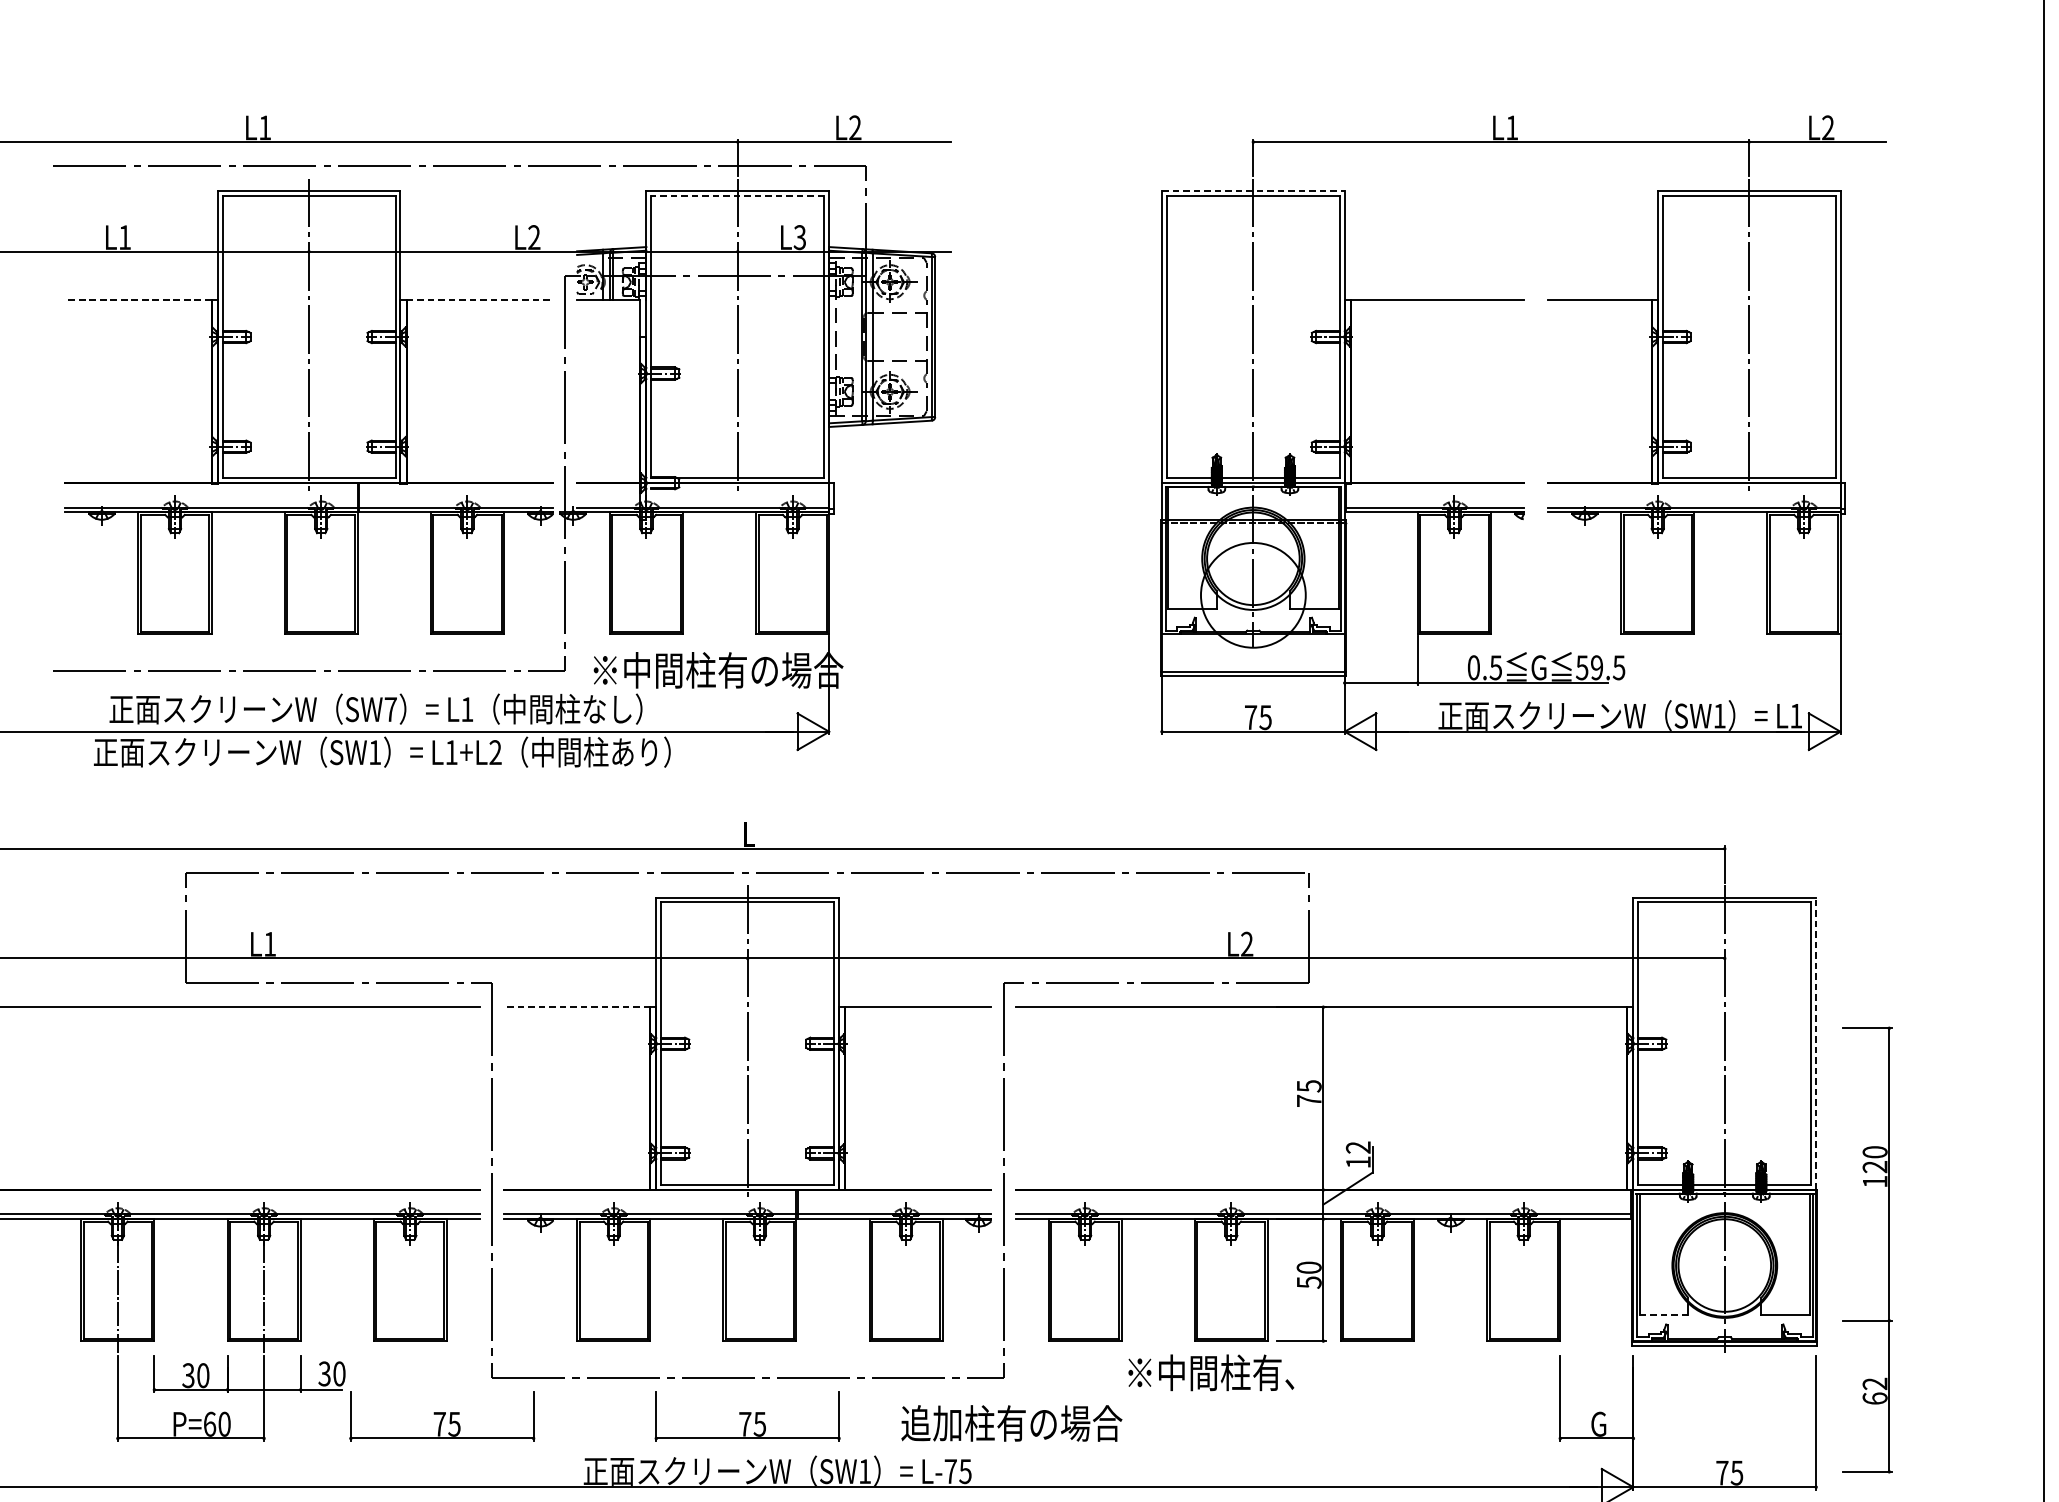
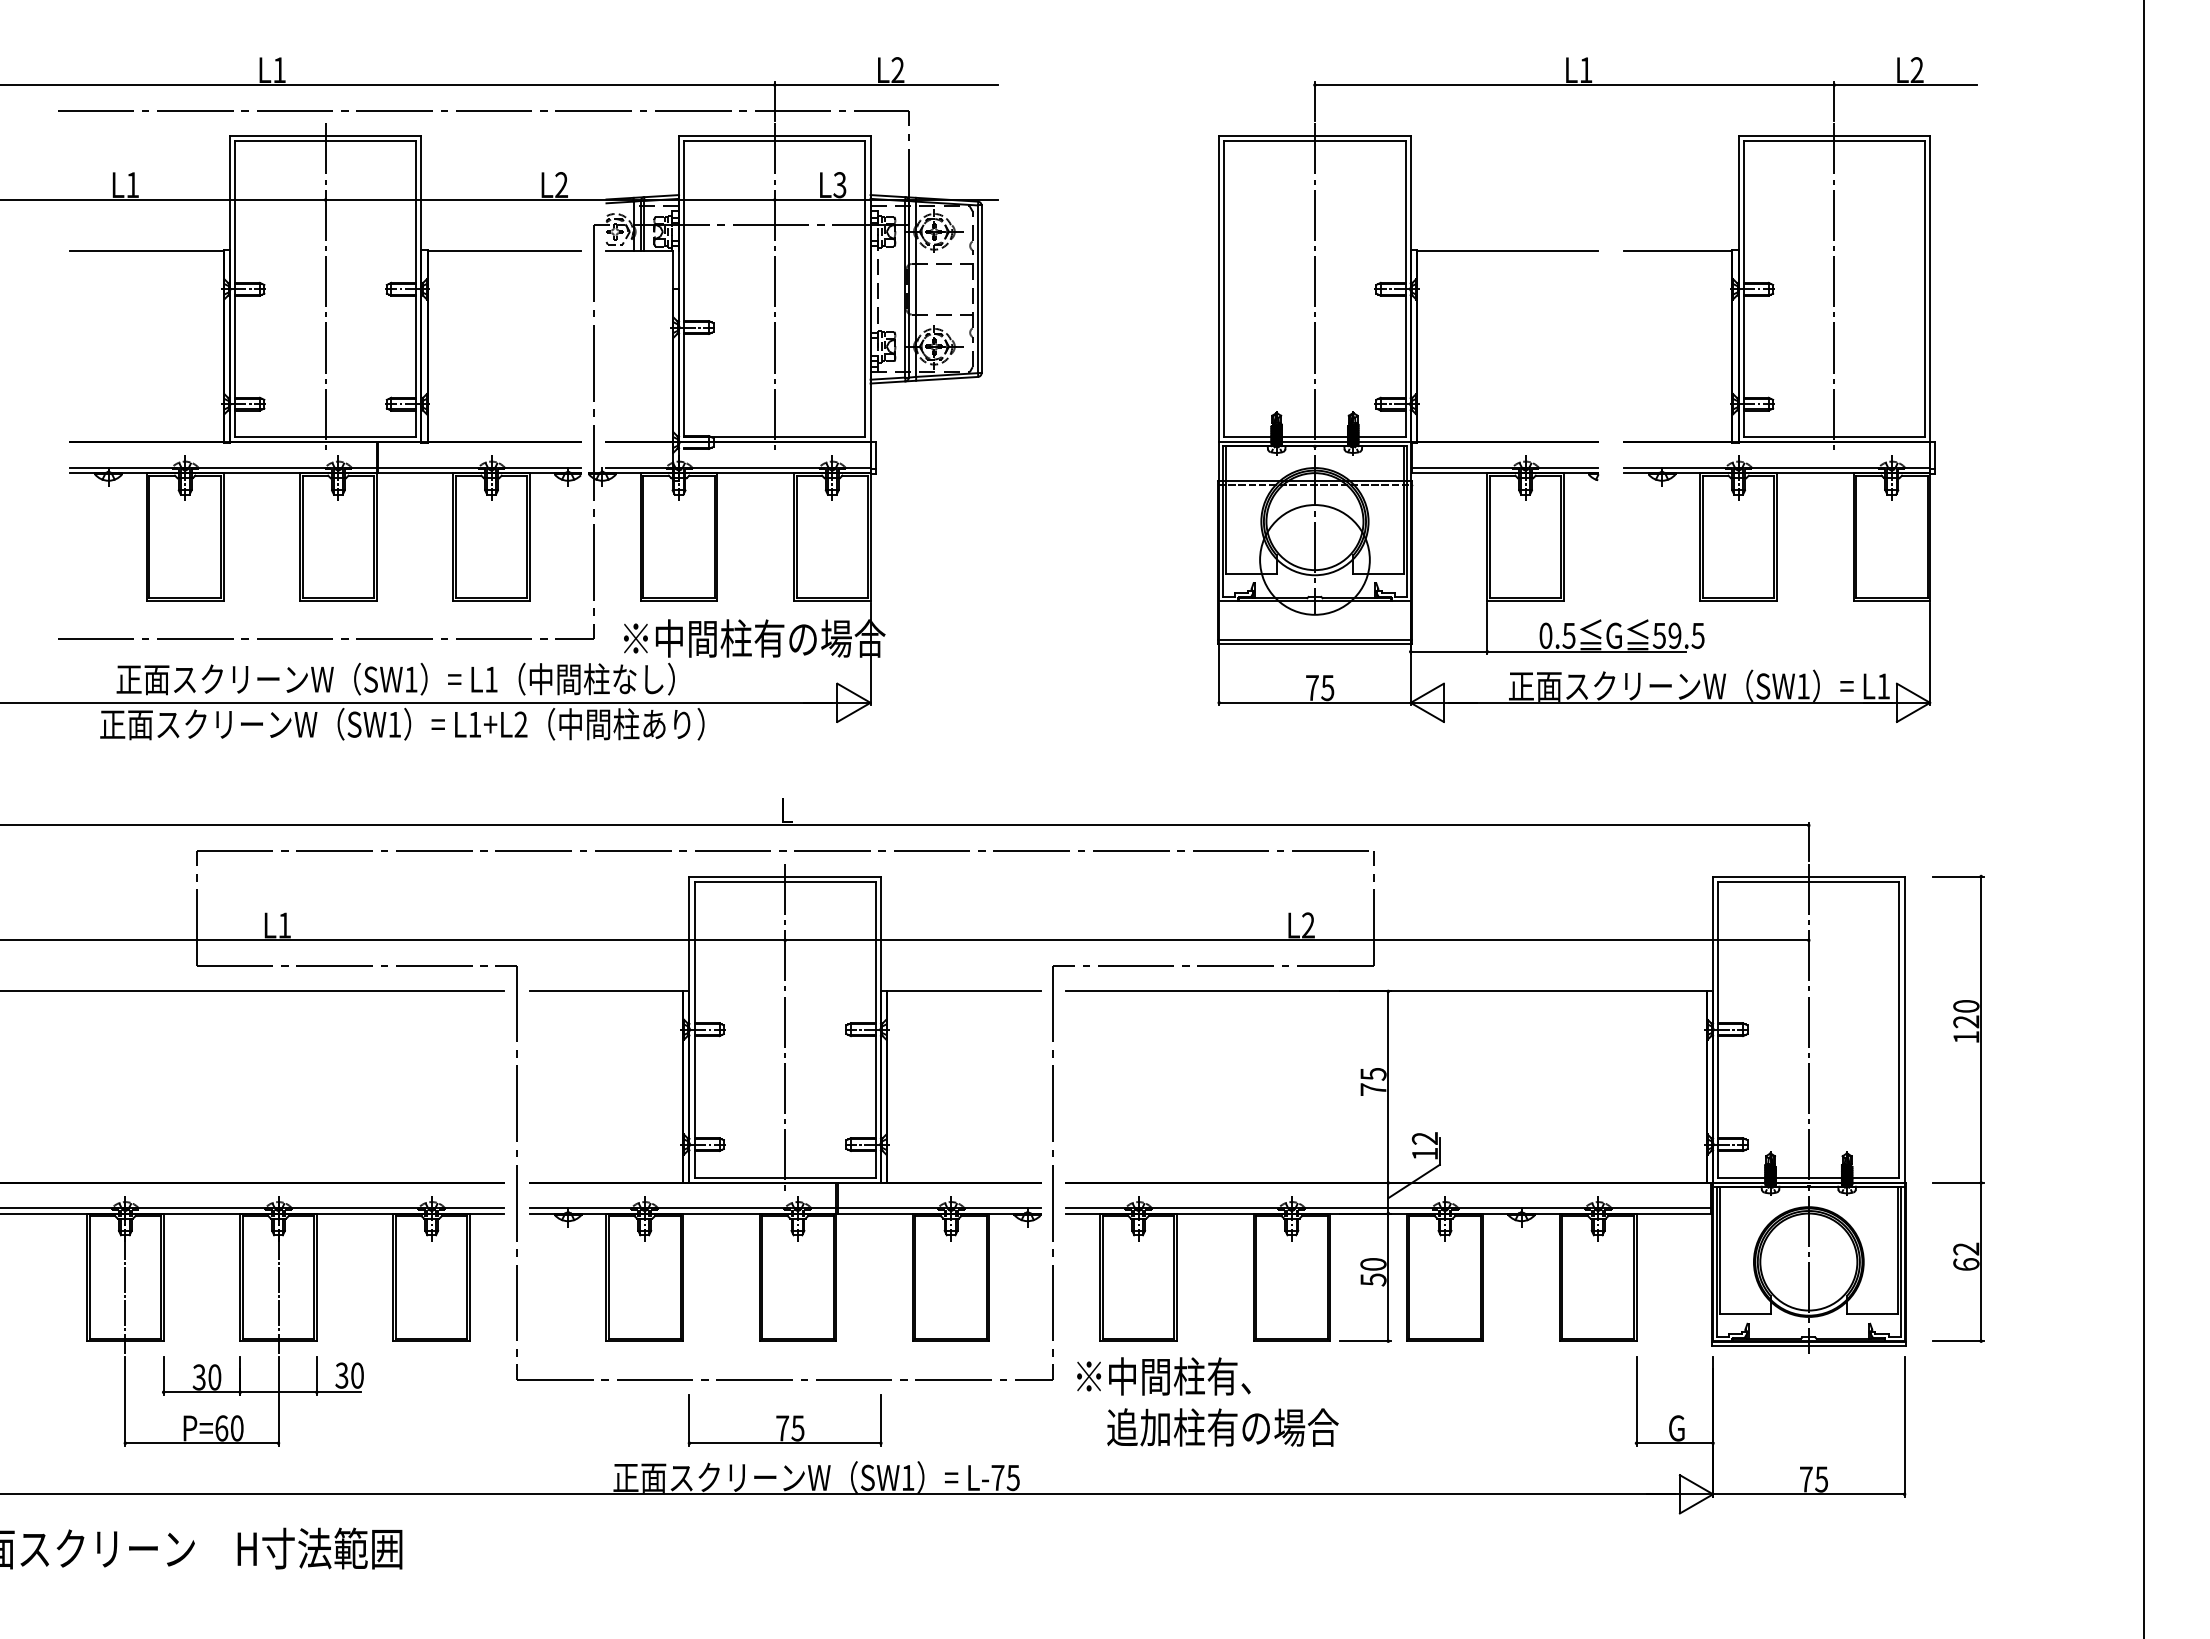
line: (1252, 191) -> (1314, 136), dashed -> solid
line: (737, 195) -> (774, 141), dashed -> solid
line: (138, 300) -> (146, 251), dashed -> solid
line: (479, 300) -> (504, 251), dashed -> solid
text: (391, 709) -> (411, 679), SW7 -> SW1
line: (577, 1007) -> (606, 991), dashed -> solid
line: (1816, 1043) -> (1904, 1029), dashed -> solid
part: (1888, 1249) -> (1980, 1108), moved
line: (1664, 1315) -> (1745, 1314), dashed -> solid
text: (1210, 1372) -> (1163, 1376), moved
part: (441, 1416) -> (464, 1420), removed
text: (1011, 1423) -> (1222, 1427), moved

